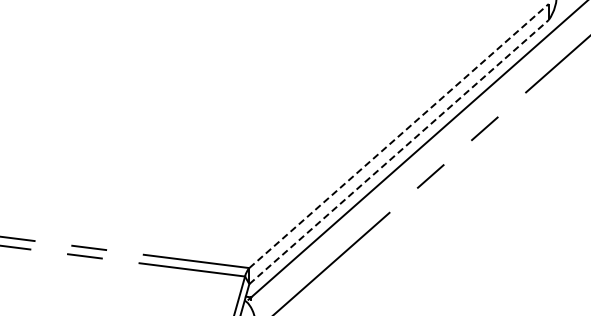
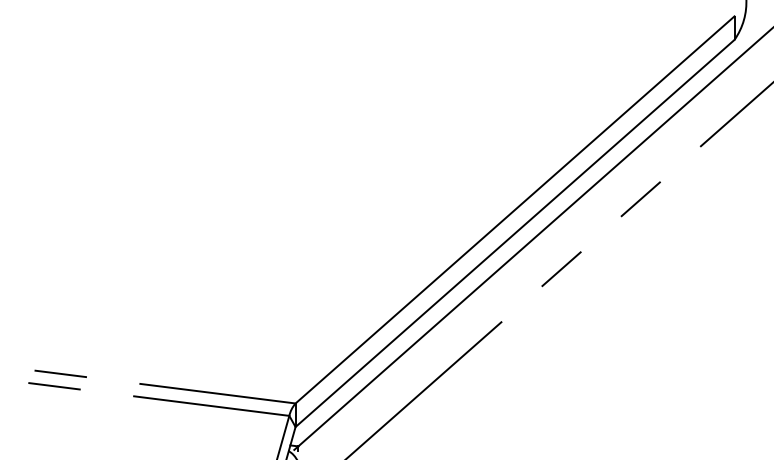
line: (399, 136) -> (515, 210), dashed -> solid
line: (399, 152) -> (515, 234), dashed -> solid

